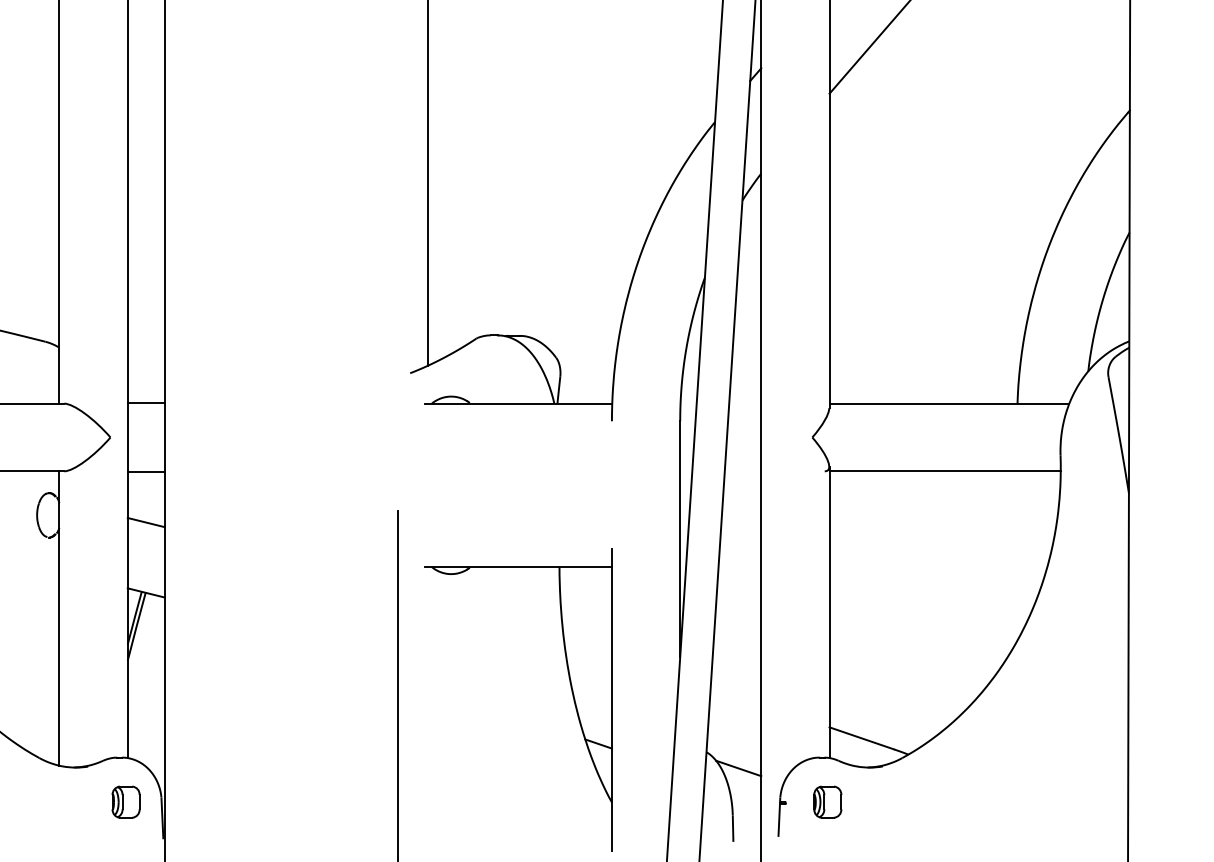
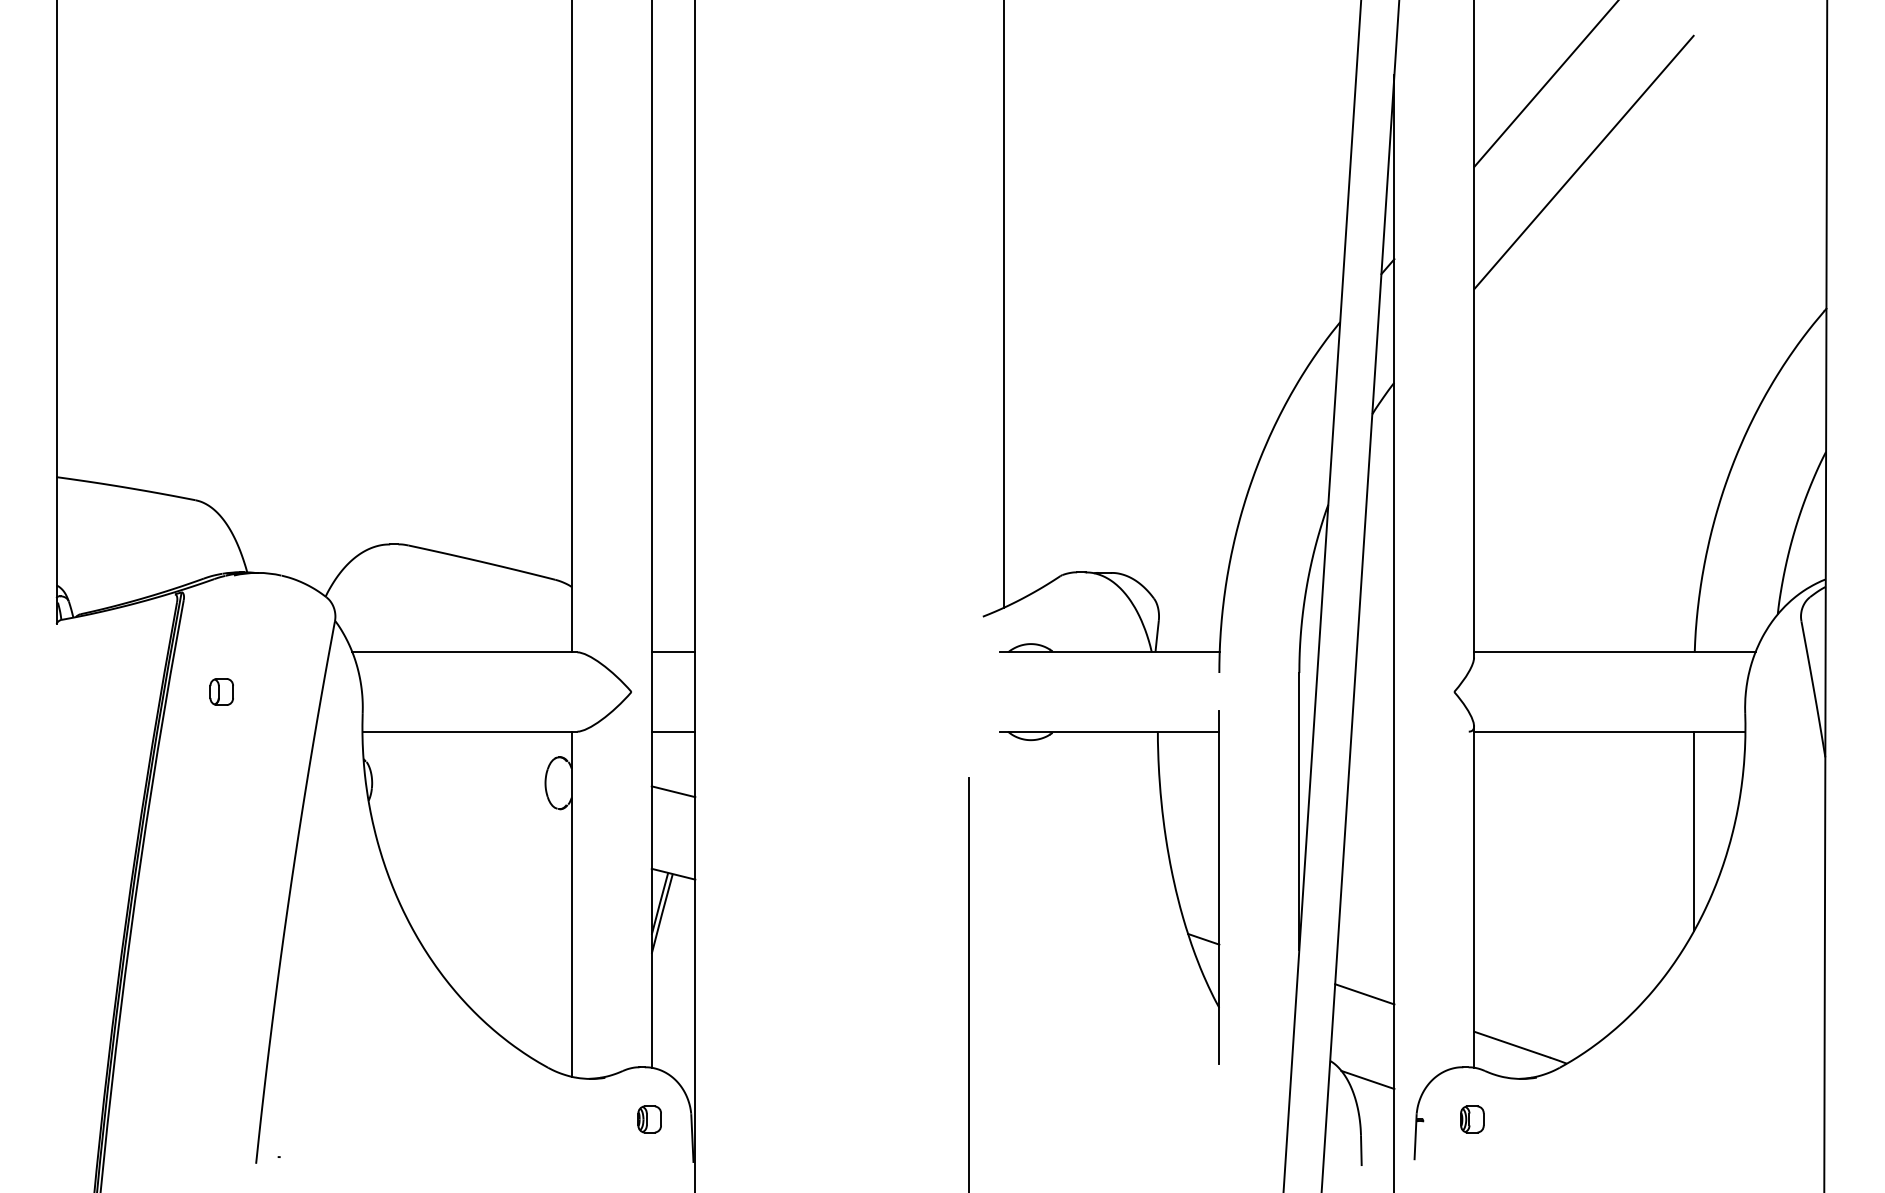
line: (1017, 555) -> (1694, 830), added
part: (570, 686) -> (1170, 871), moved
line: (735, 695) -> (1364, 994), added
part: (125, 802) -> (649, 1119), size x0.71
part: (827, 802) -> (1472, 1119), size x0.71

